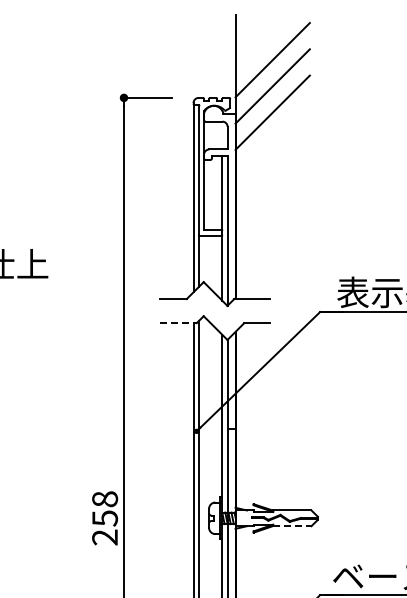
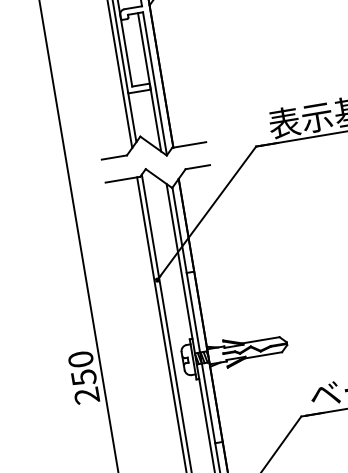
line: (179, 323) -> (123, 179), dashed -> solid
text: (104, 499) -> (80, 359), 258 -> 250
line: (292, 526) -> (264, 355), dashed -> solid

